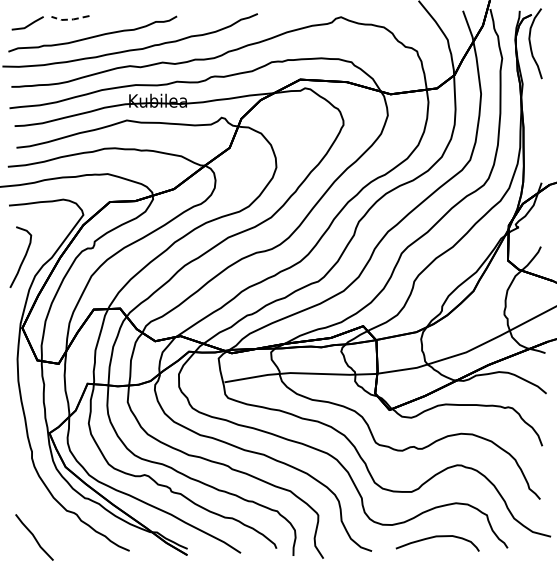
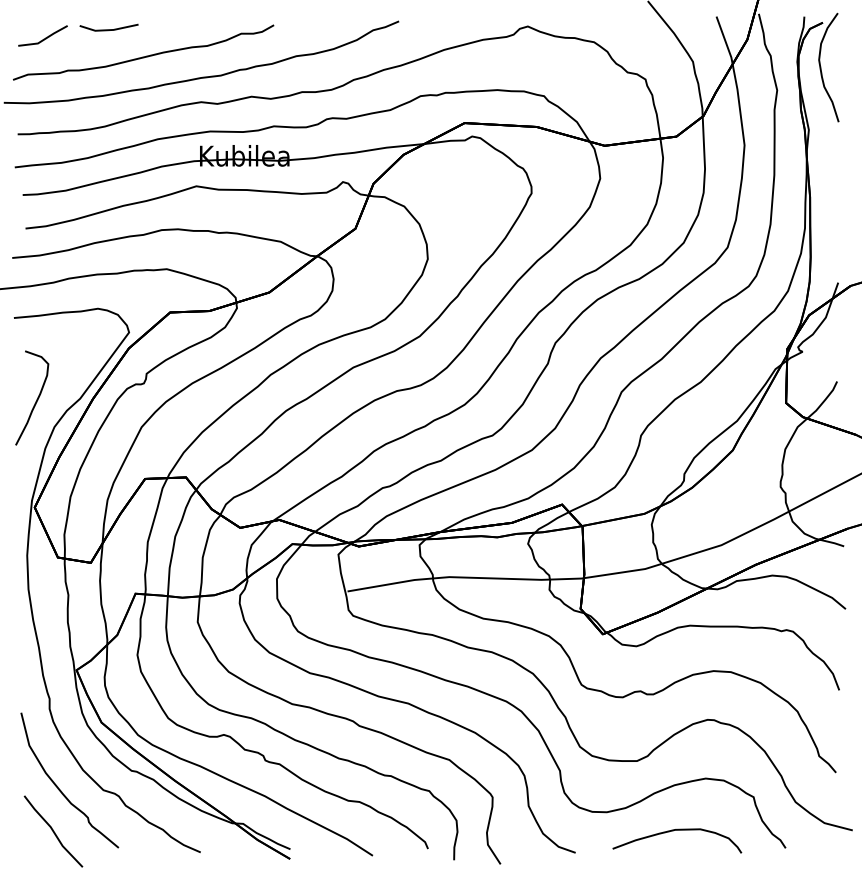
line: (70, 19) -> (109, 30), dashed -> solid
curve: (39, 510) -> (61, 789), added

